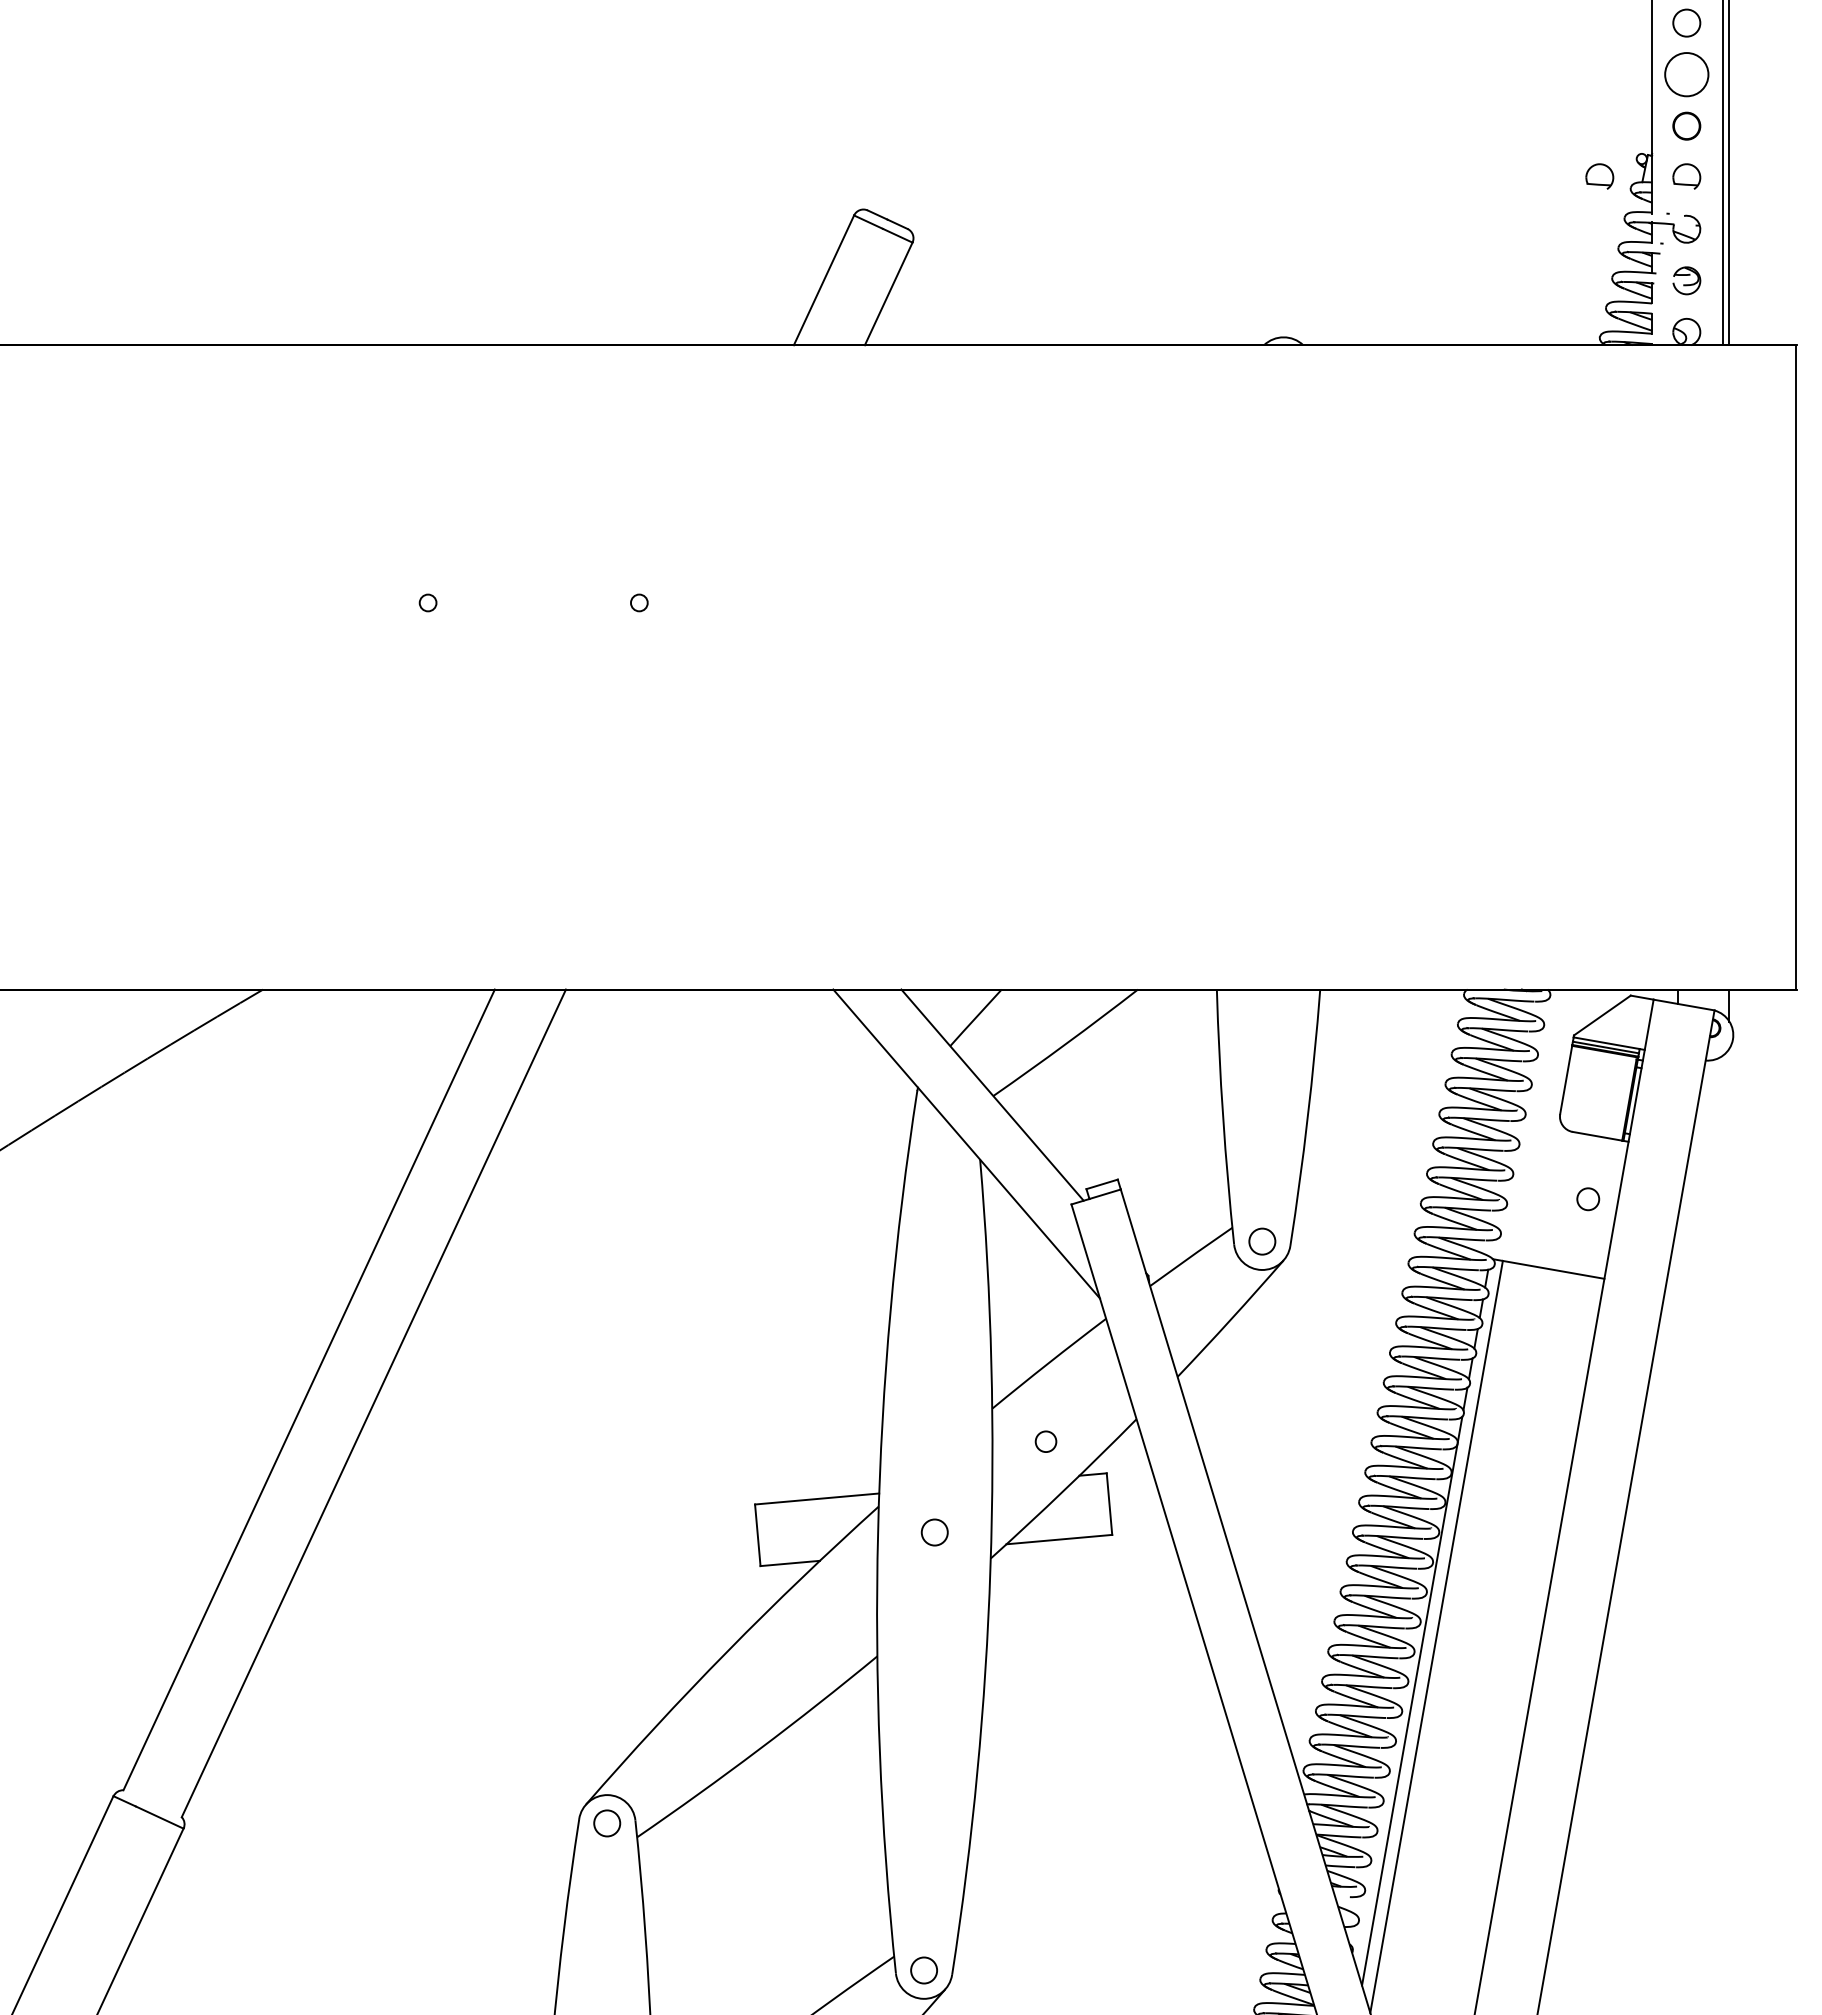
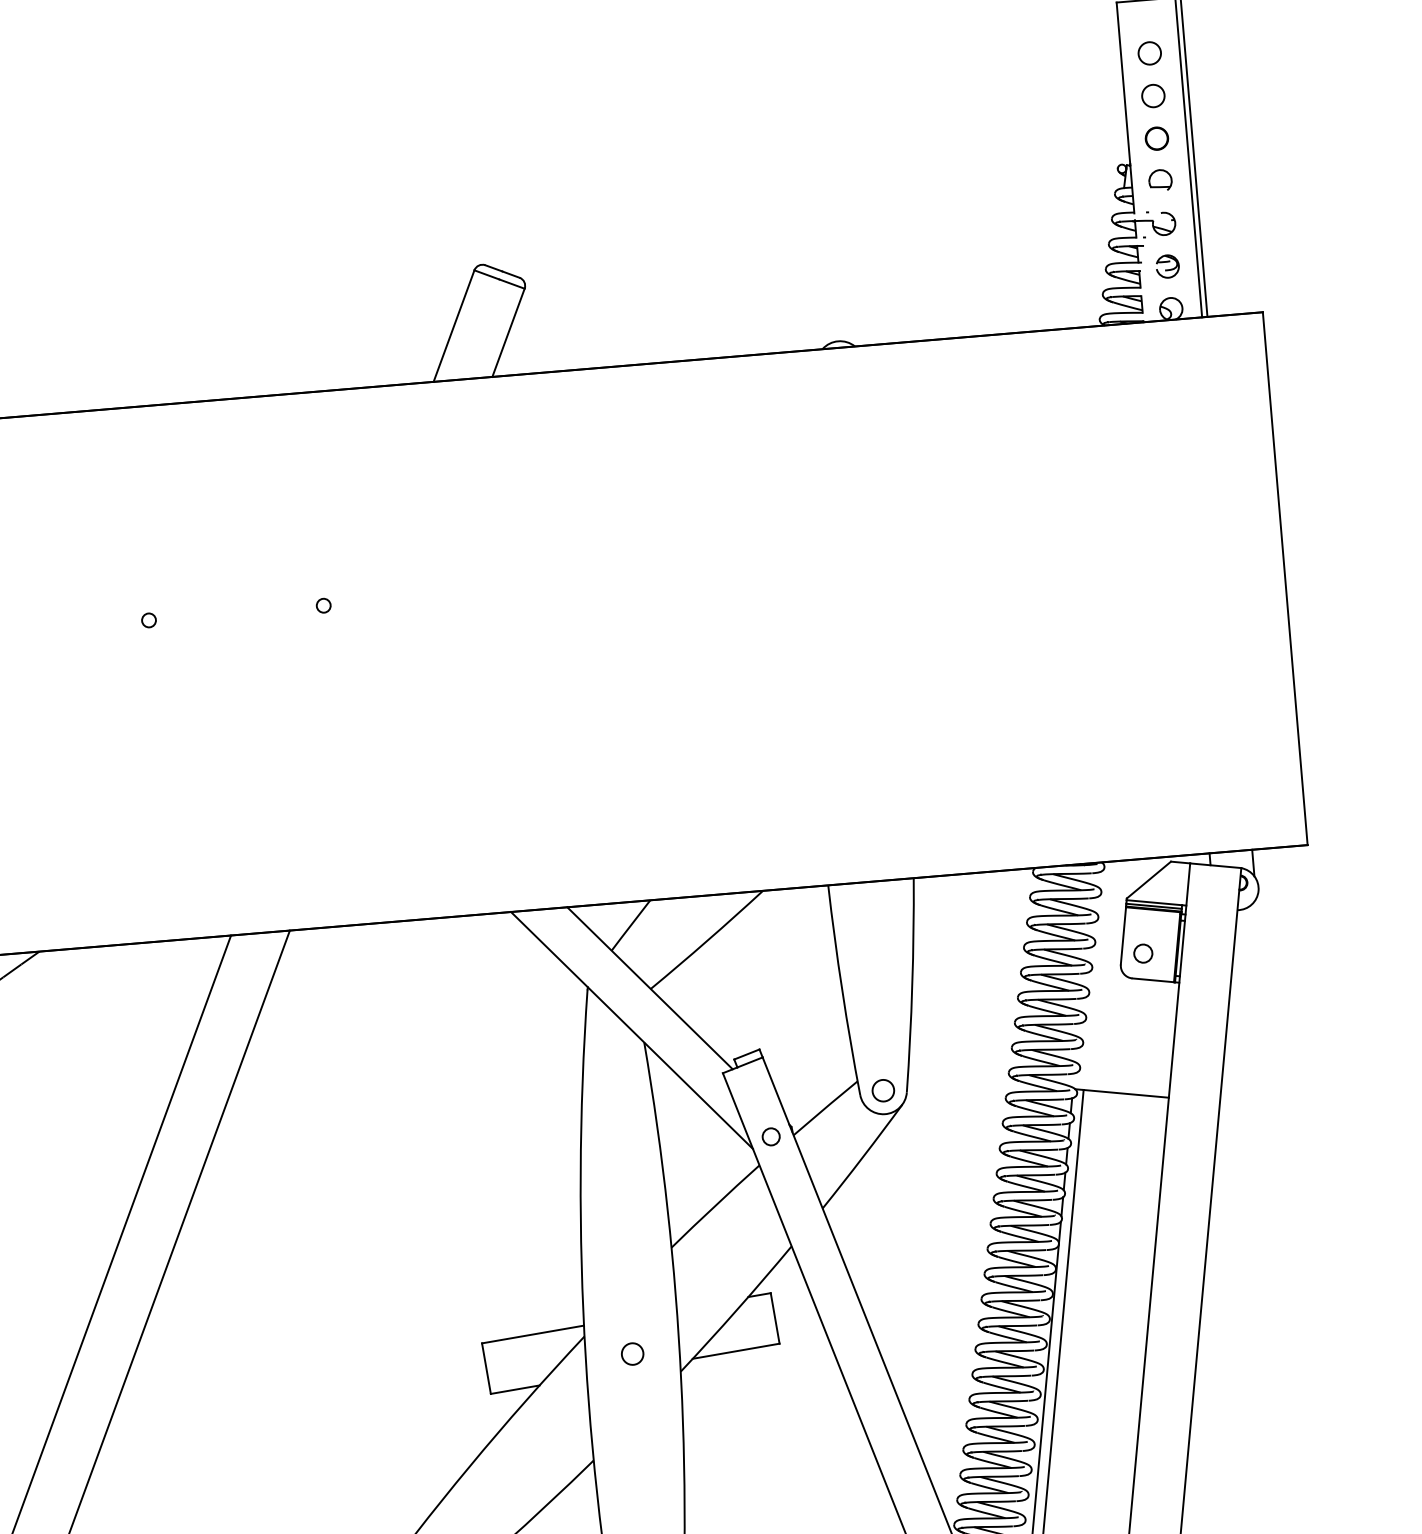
circle: (1686, 74) -> (1153, 95), size x0.62
part: (1599, 176) -> (1088, 186), removed
circle: (1588, 1199) -> (1143, 953), moved
circle: (1045, 1441) -> (770, 1136), moved

